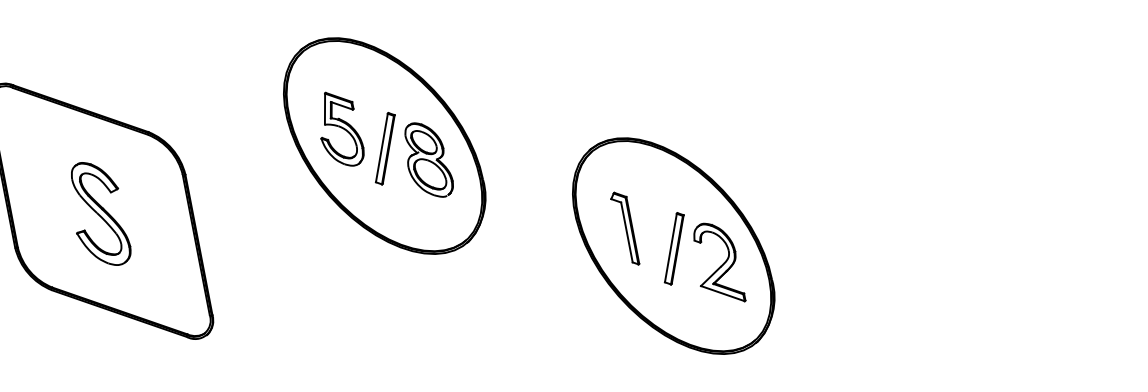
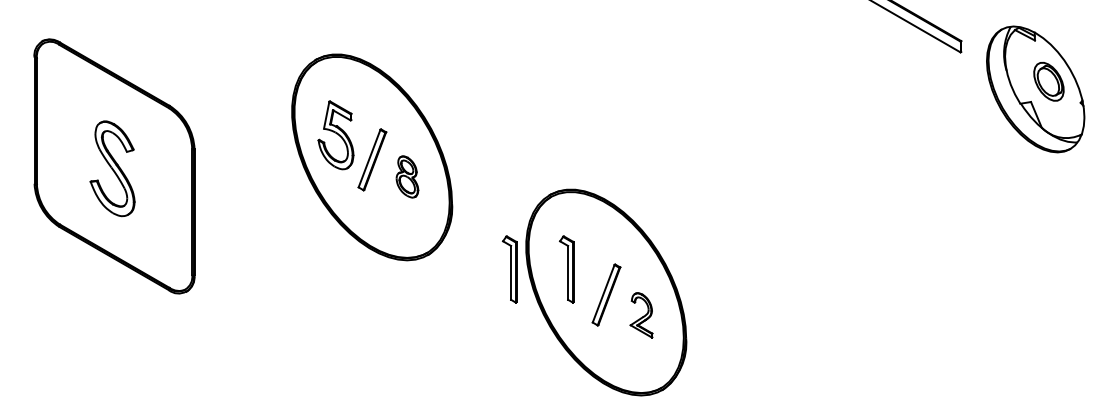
part: (427, 159) -> (407, 176), size x0.6
part: (561, 241) -> (509, 269), added
part: (717, 264) -> (641, 315), size x0.6

